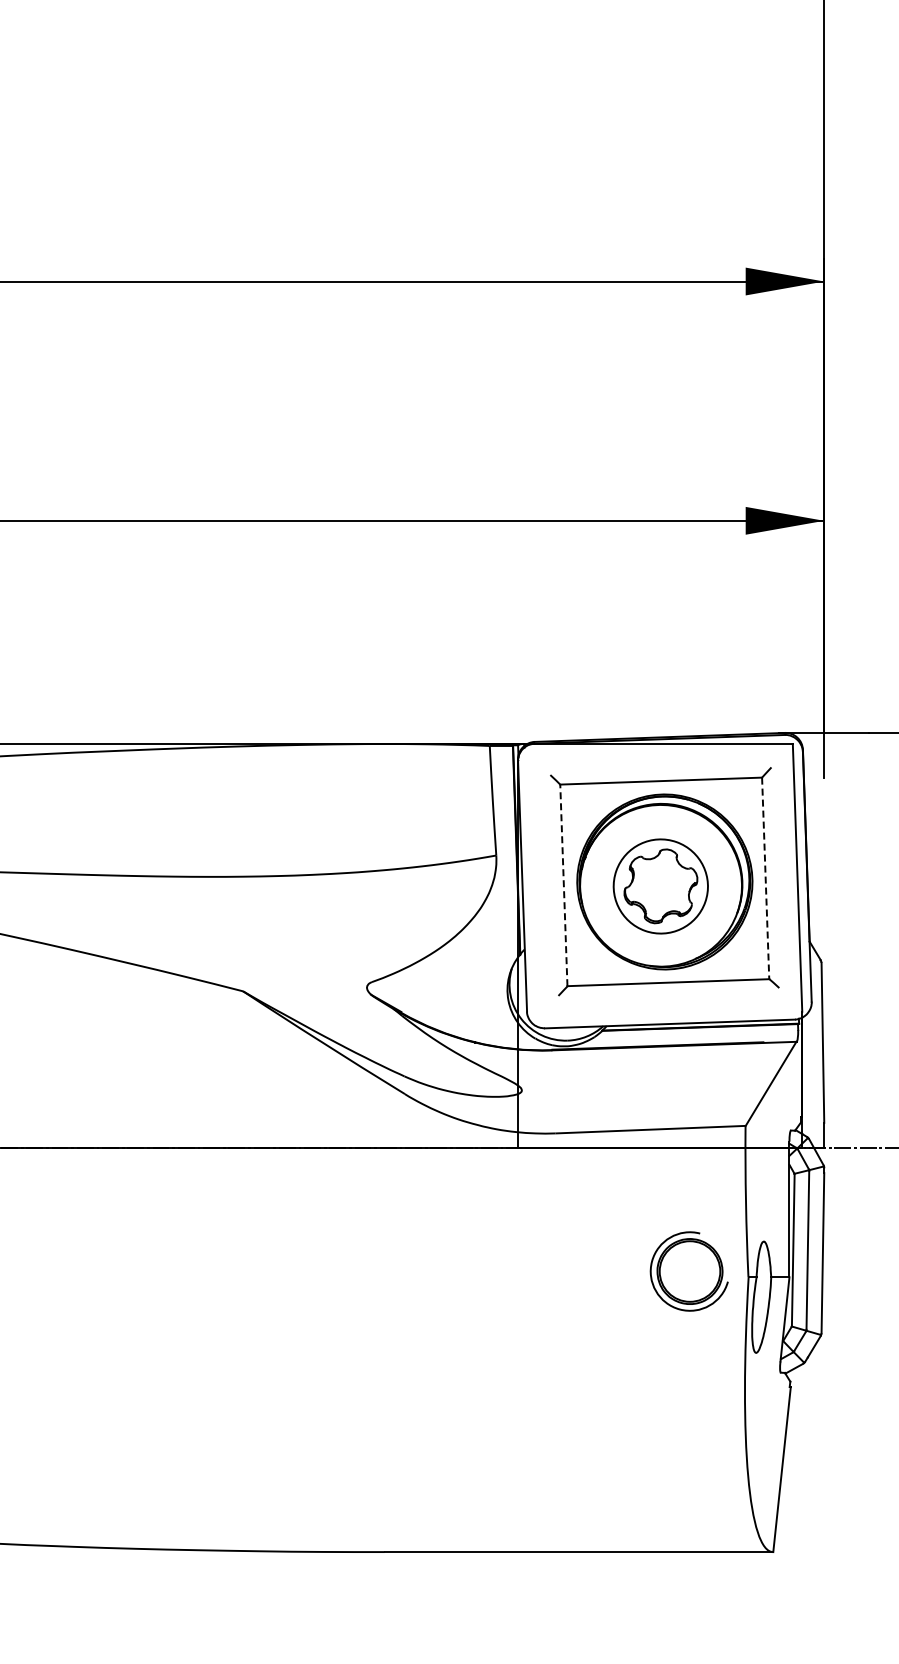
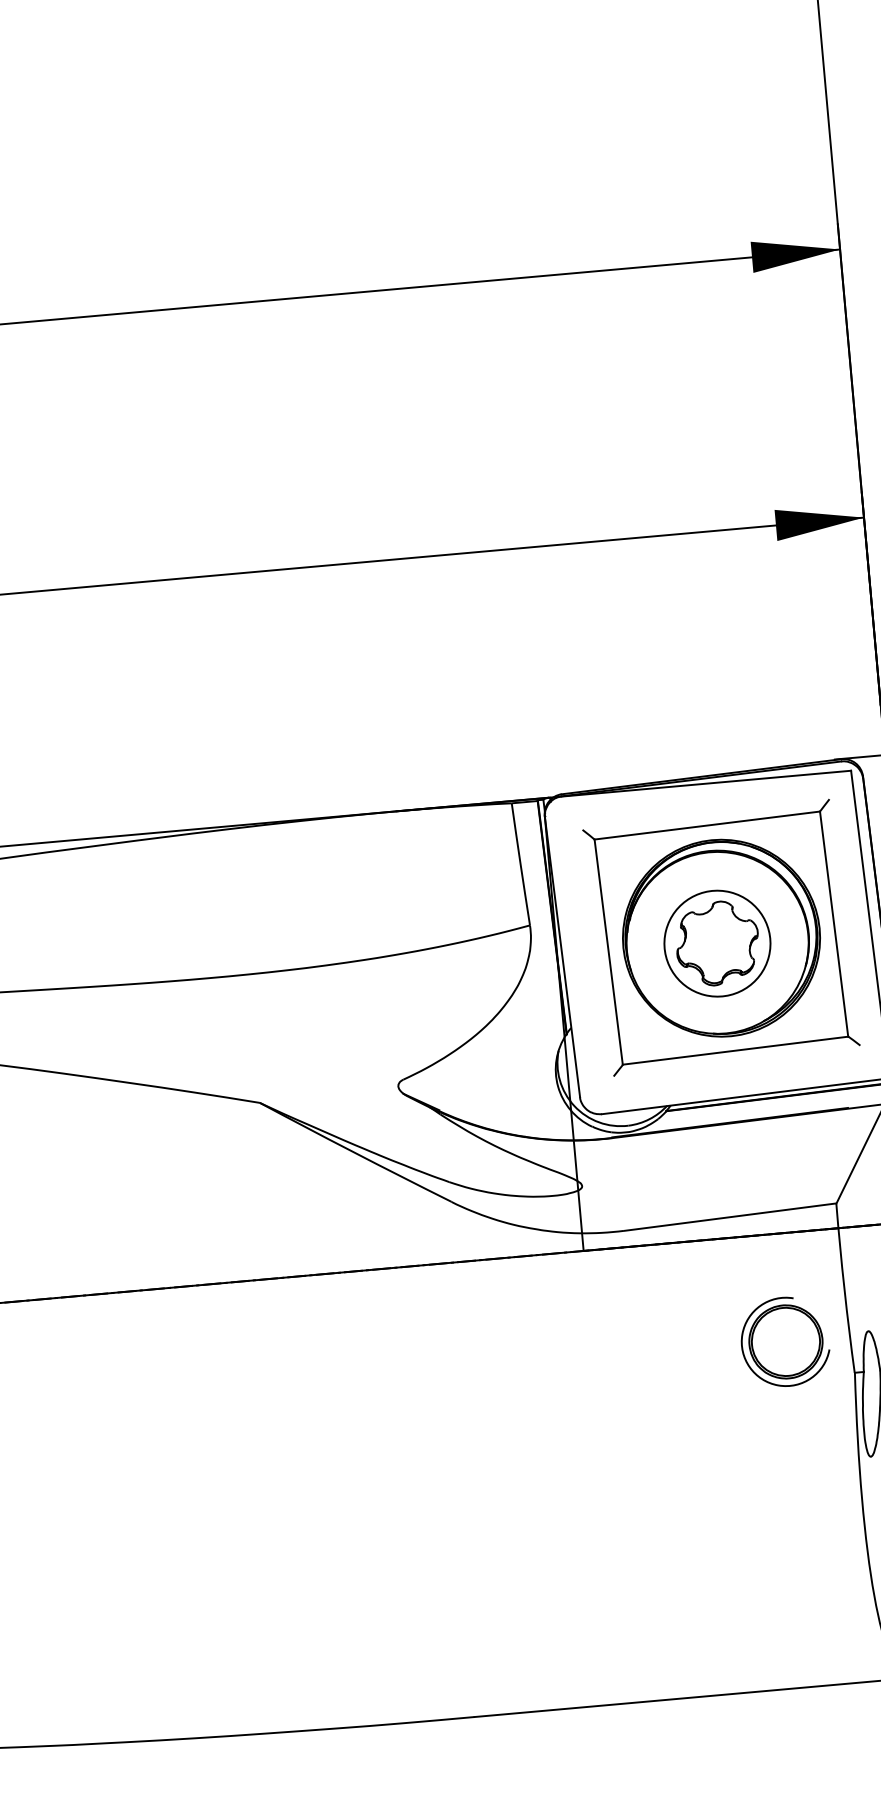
line: (765, 878) -> (833, 924), dashed -> solid
line: (563, 885) -> (608, 952), dashed -> solid
part: (688, 1271) -> (784, 1342), moved

